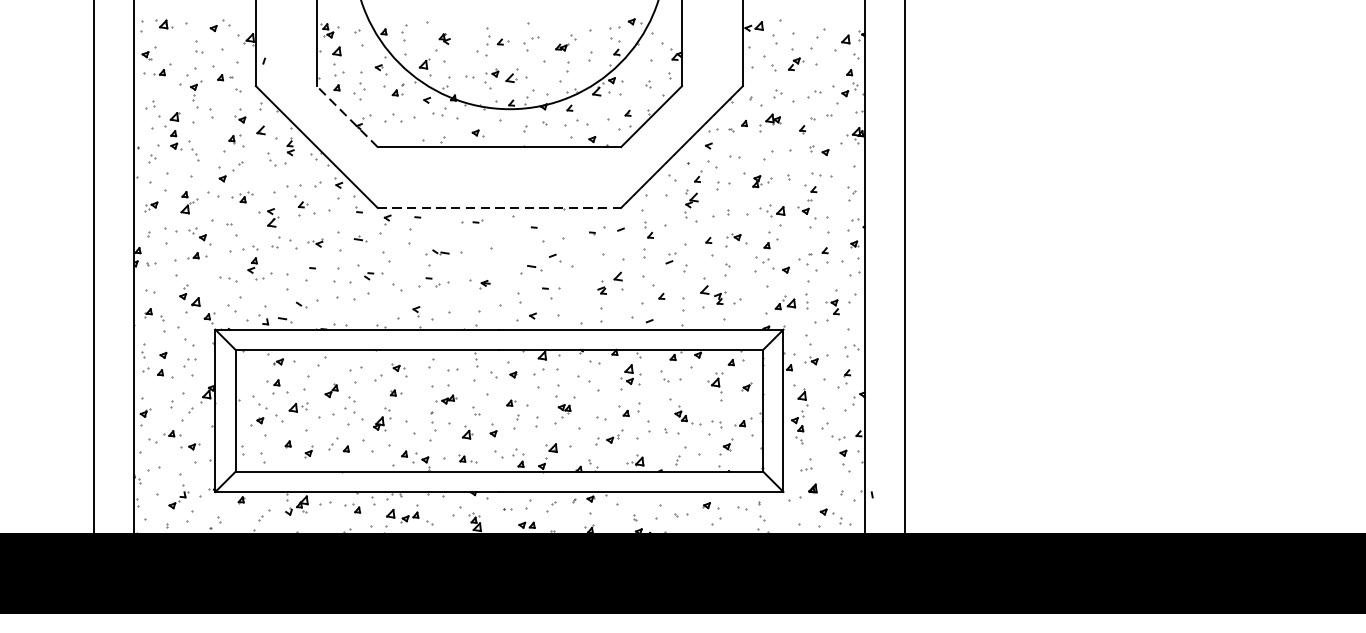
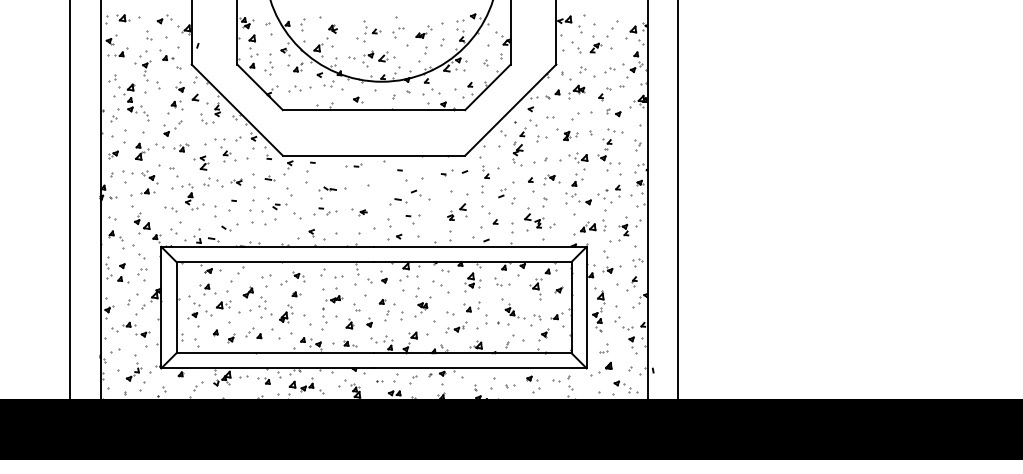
line: (346, 115) -> (259, 86), dashed -> solid
line: (500, 207) -> (374, 155), dashed -> solid

